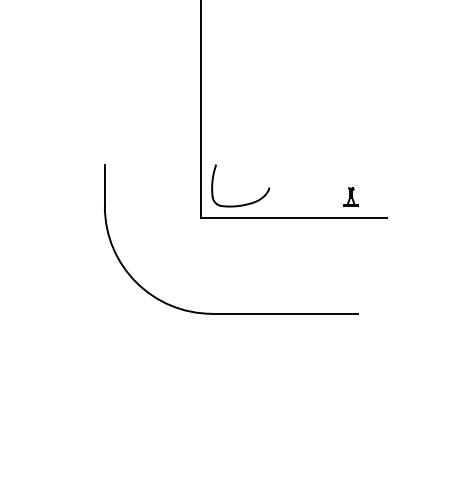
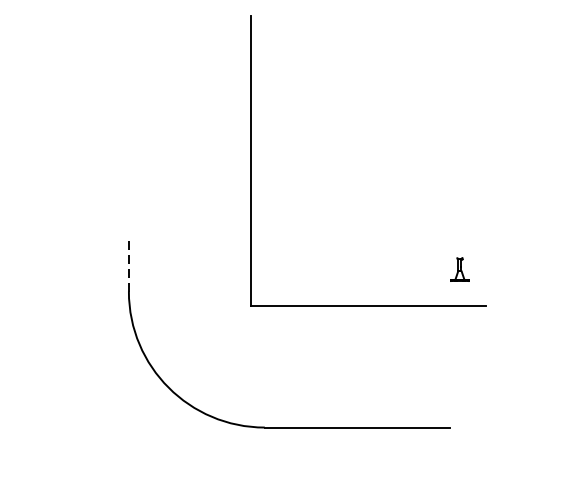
line: (104, 185) -> (128, 264), solid -> dashed
part: (350, 197) -> (459, 270), moved
part: (245, 203) -> (307, 287), removed

